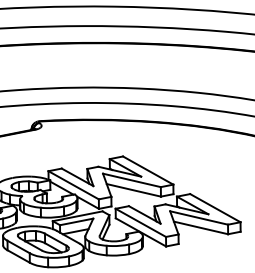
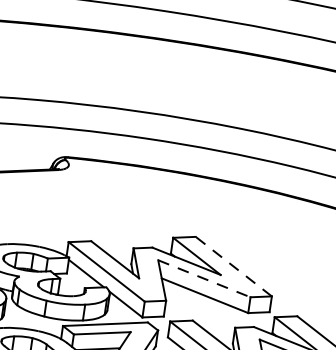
line: (148, 170) -> (234, 266), solid -> dashed
line: (131, 180) -> (203, 278), solid -> dashed

